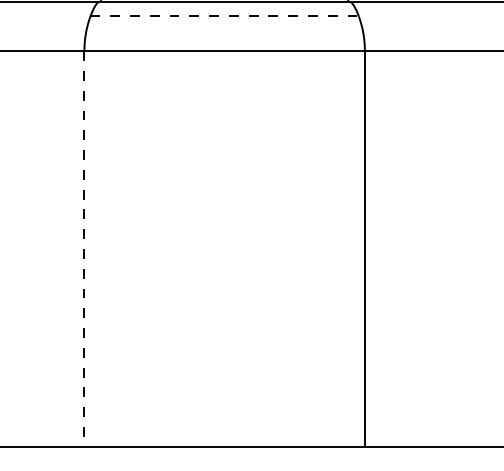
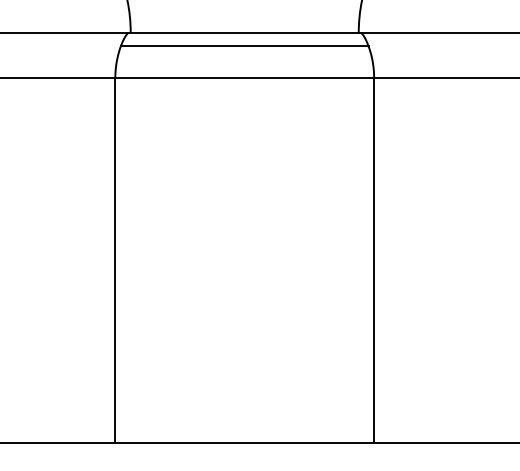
line: (224, 16) -> (244, 46), dashed -> solid
line: (84, 249) -> (115, 261), dashed -> solid

